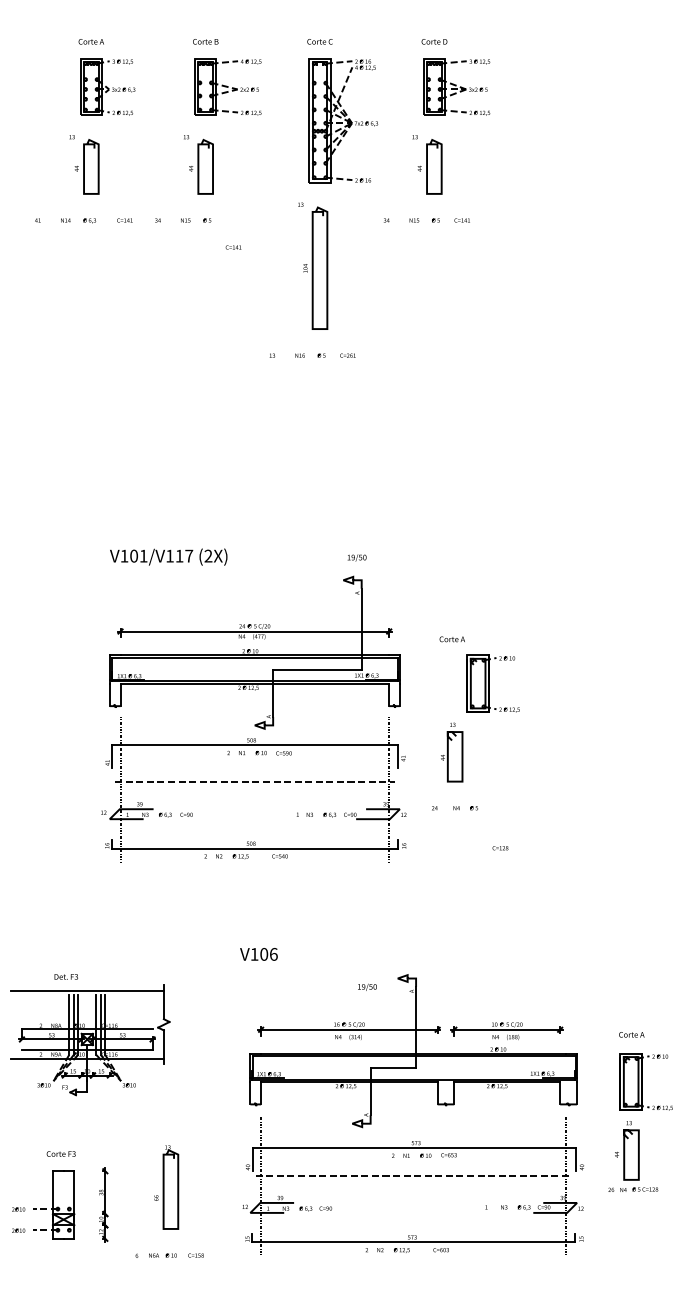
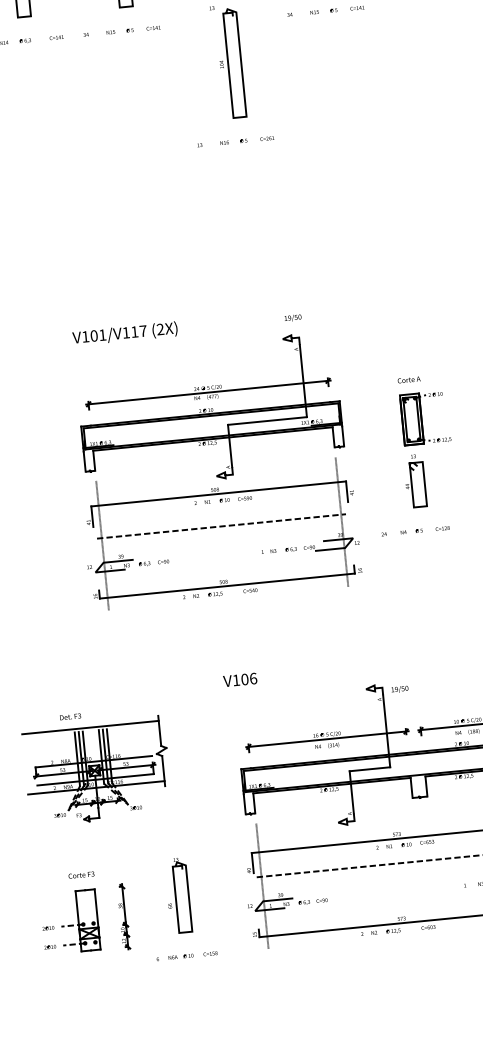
text: (233, 247) -> (153, 28), moved
text: (451, 639) -> (408, 380), moved
part: (452, 752) -> (415, 481), moved
text: (500, 848) -> (442, 528), moved
text: (367, 986) -> (399, 688), moved

